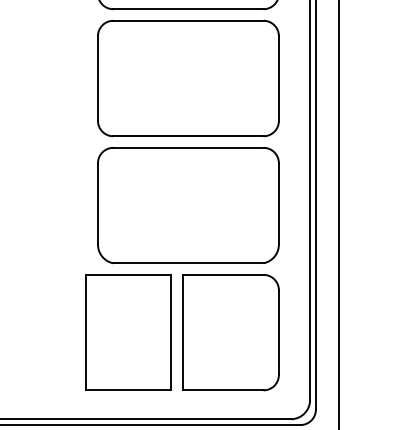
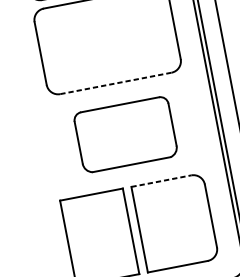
line: (188, 136) -> (115, 83), solid -> dashed
part: (188, 205) -> (125, 134), size x0.7
line: (223, 274) -> (161, 180), solid -> dashed

